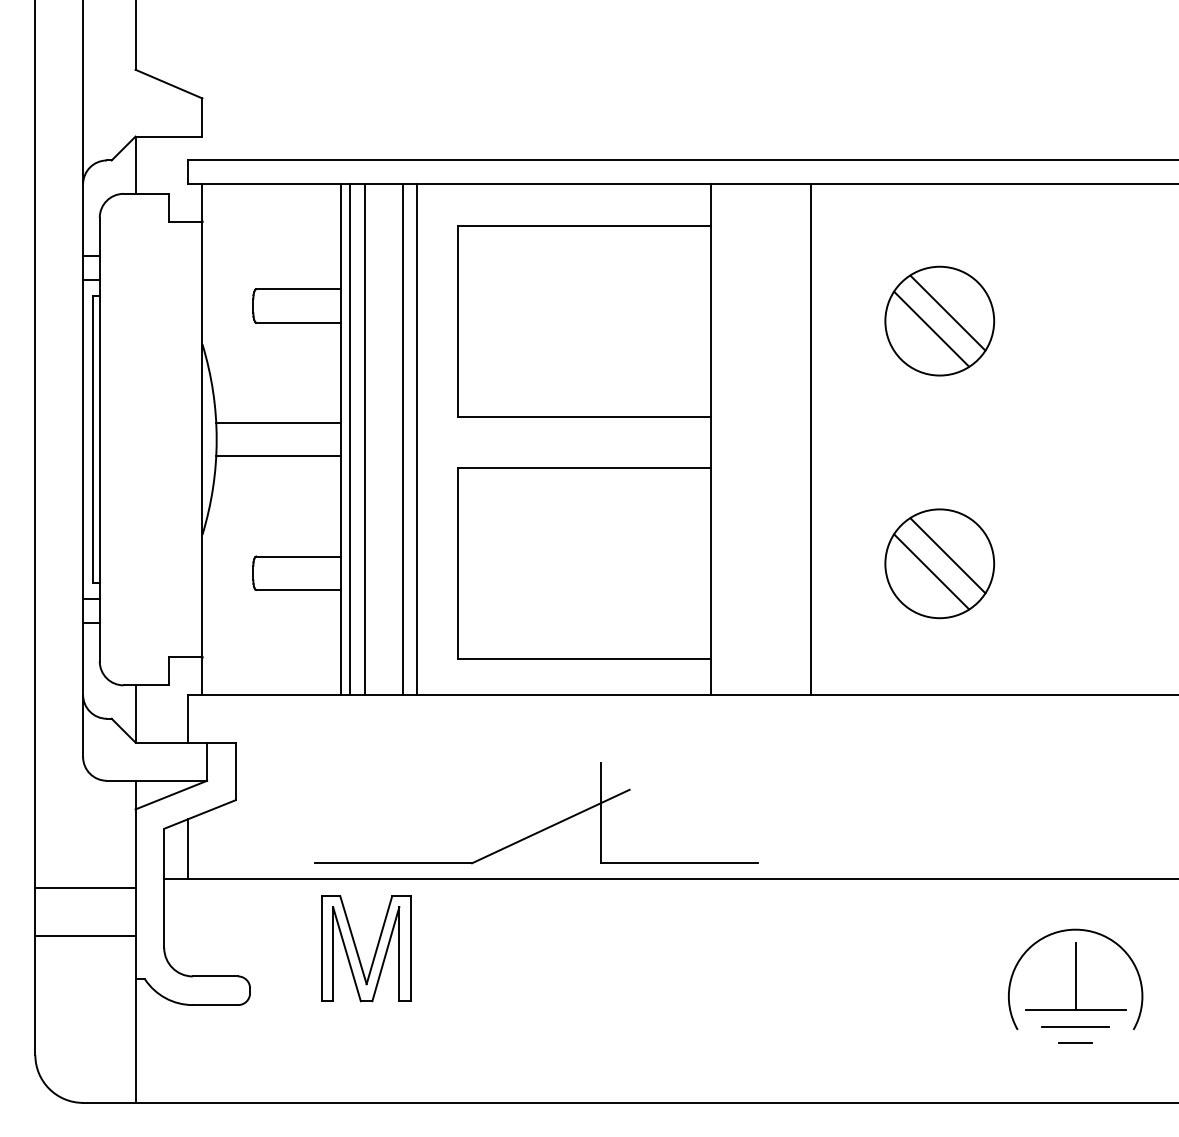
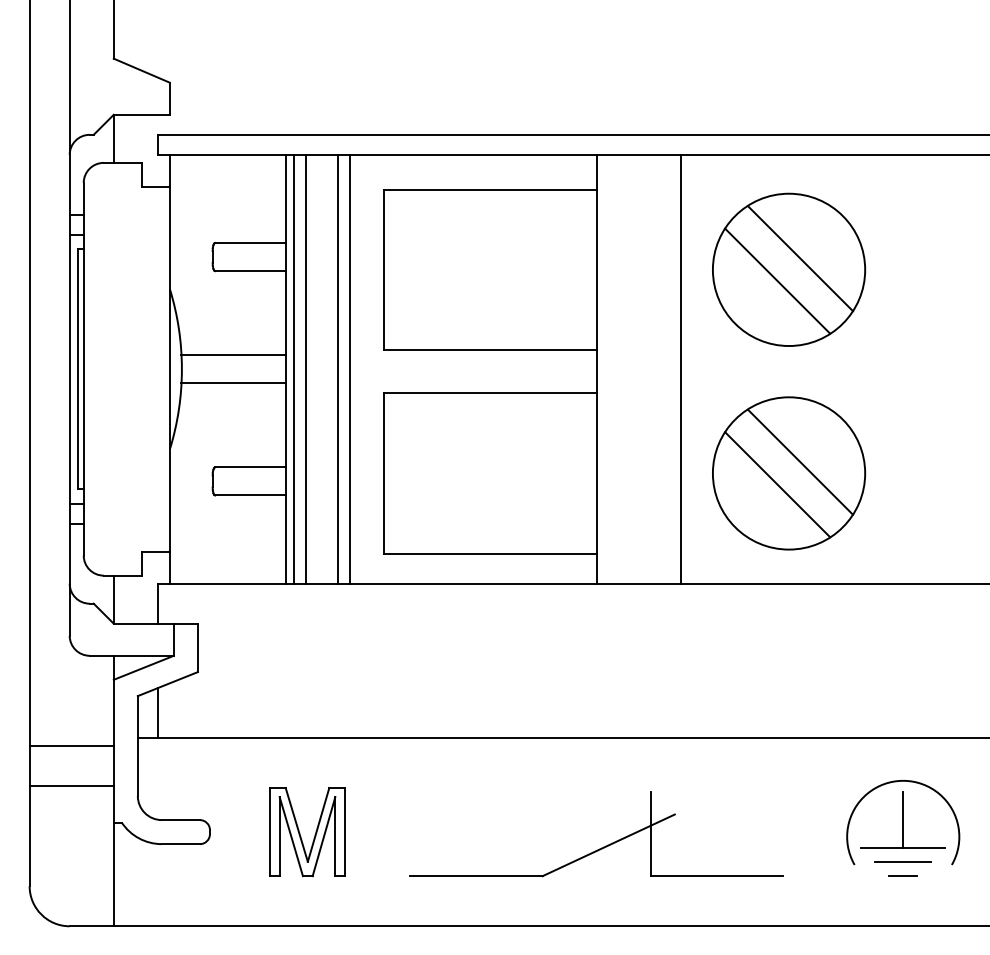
part: (939, 320) -> (788, 269), size x1.67
part: (939, 563) -> (788, 473), size x1.67
part: (541, 829) -> (600, 847), moved
part: (358, 952) -> (301, 835), moved

